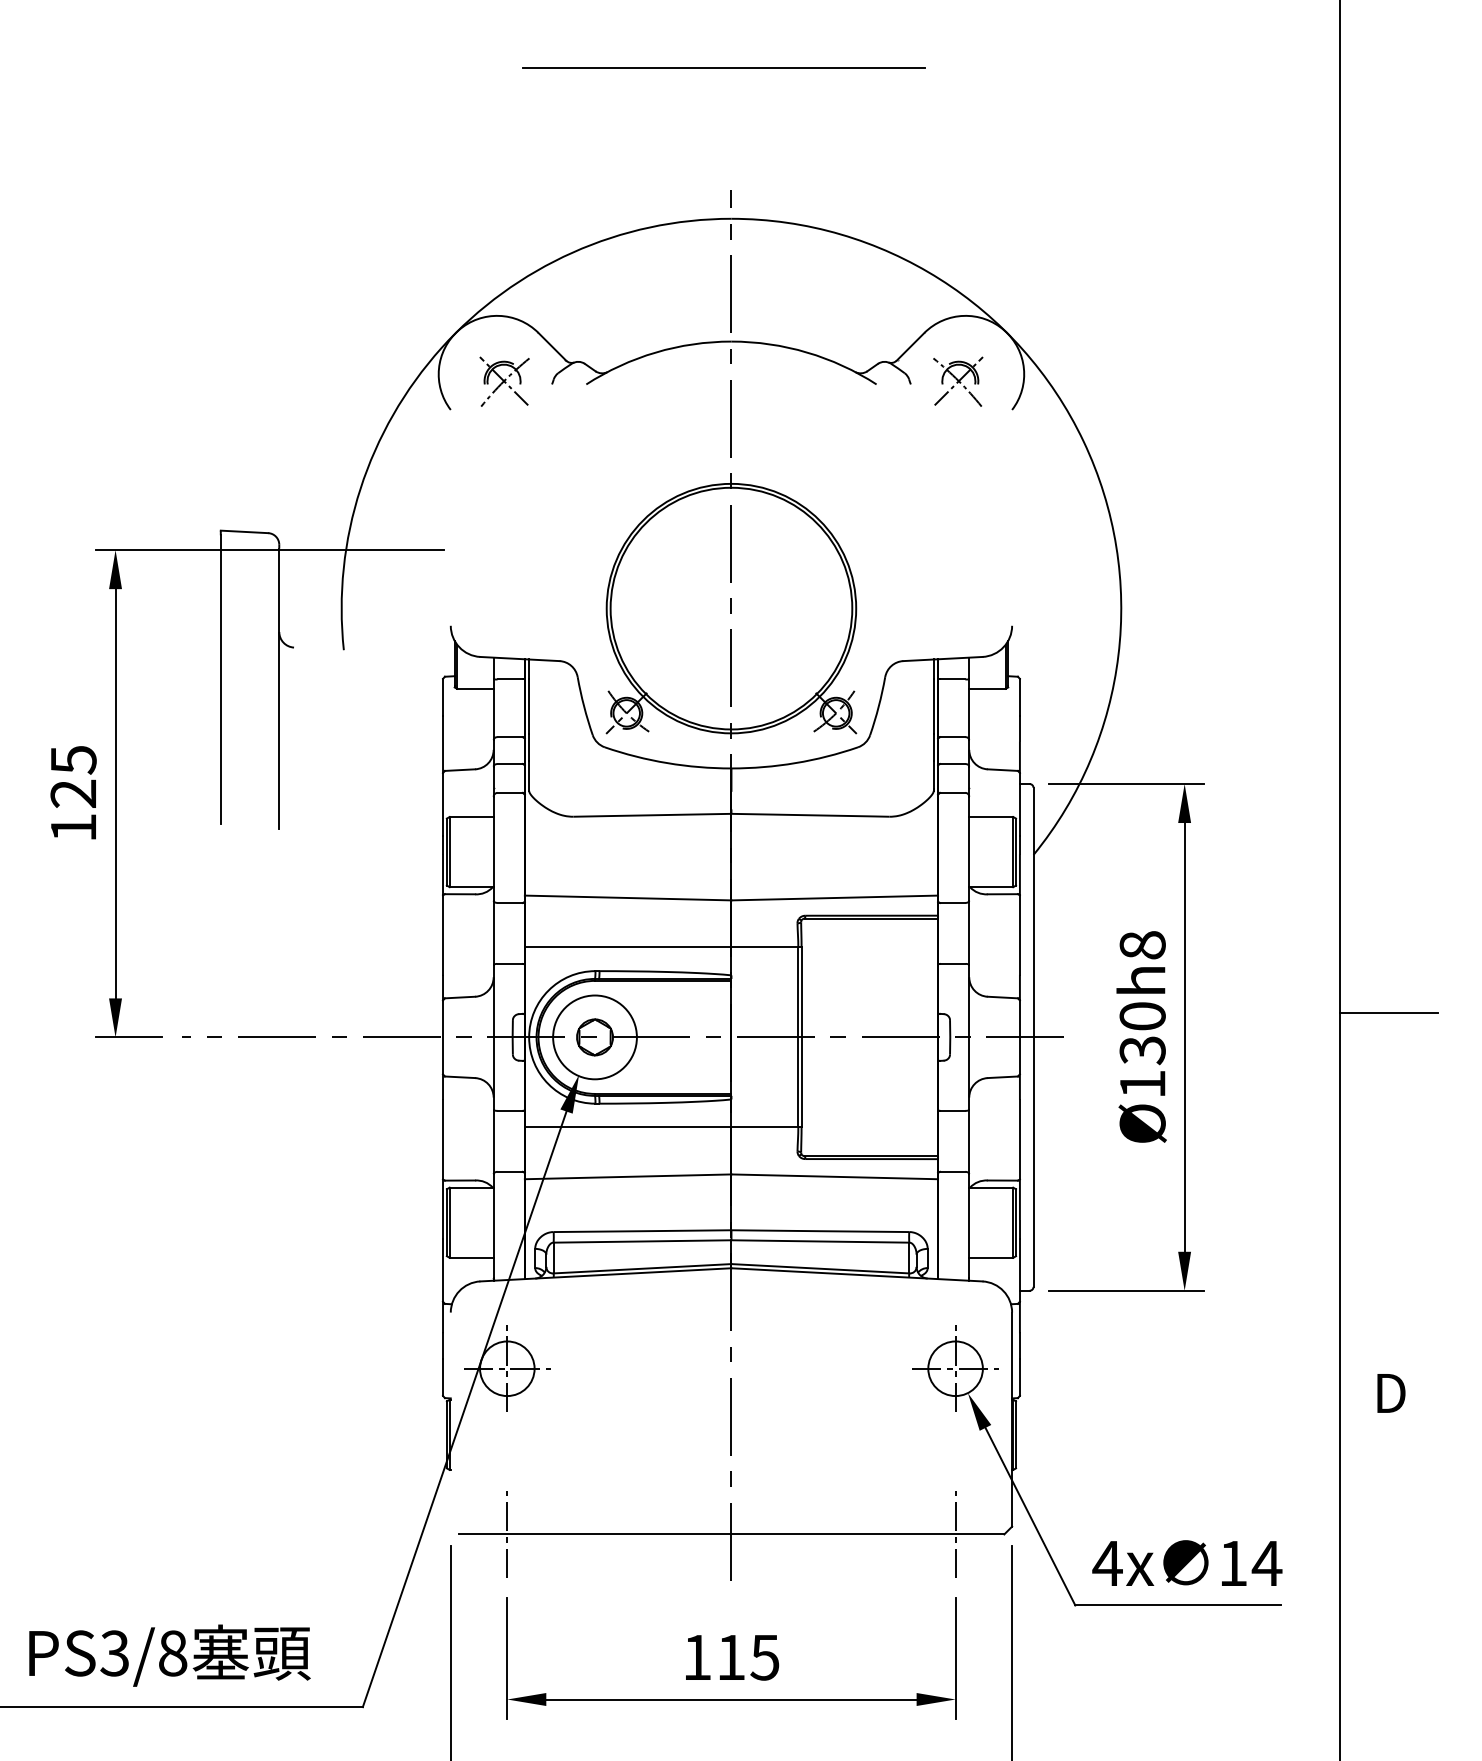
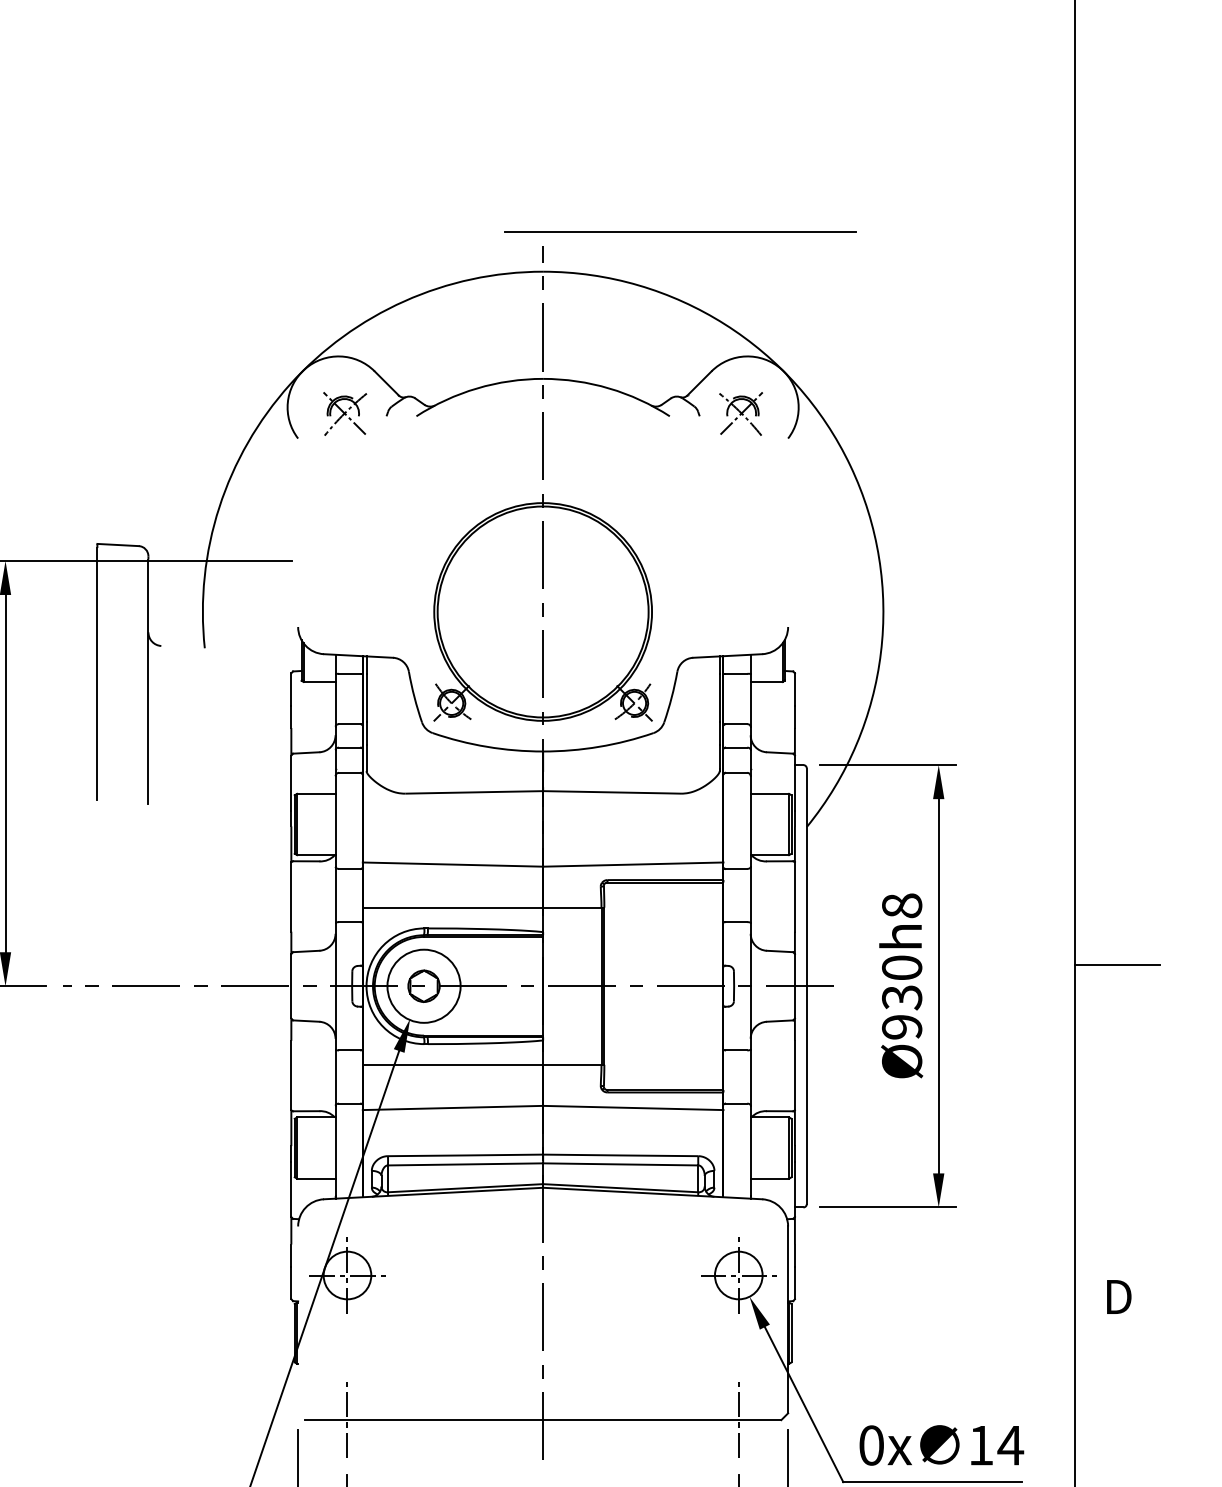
line: (723, 67) -> (680, 232), moved
text: (1142, 1084) -> (901, 1027), Ø130h8 -> Ø930h8
text: (1107, 1563) -> (871, 1445), 4x -> 0x

